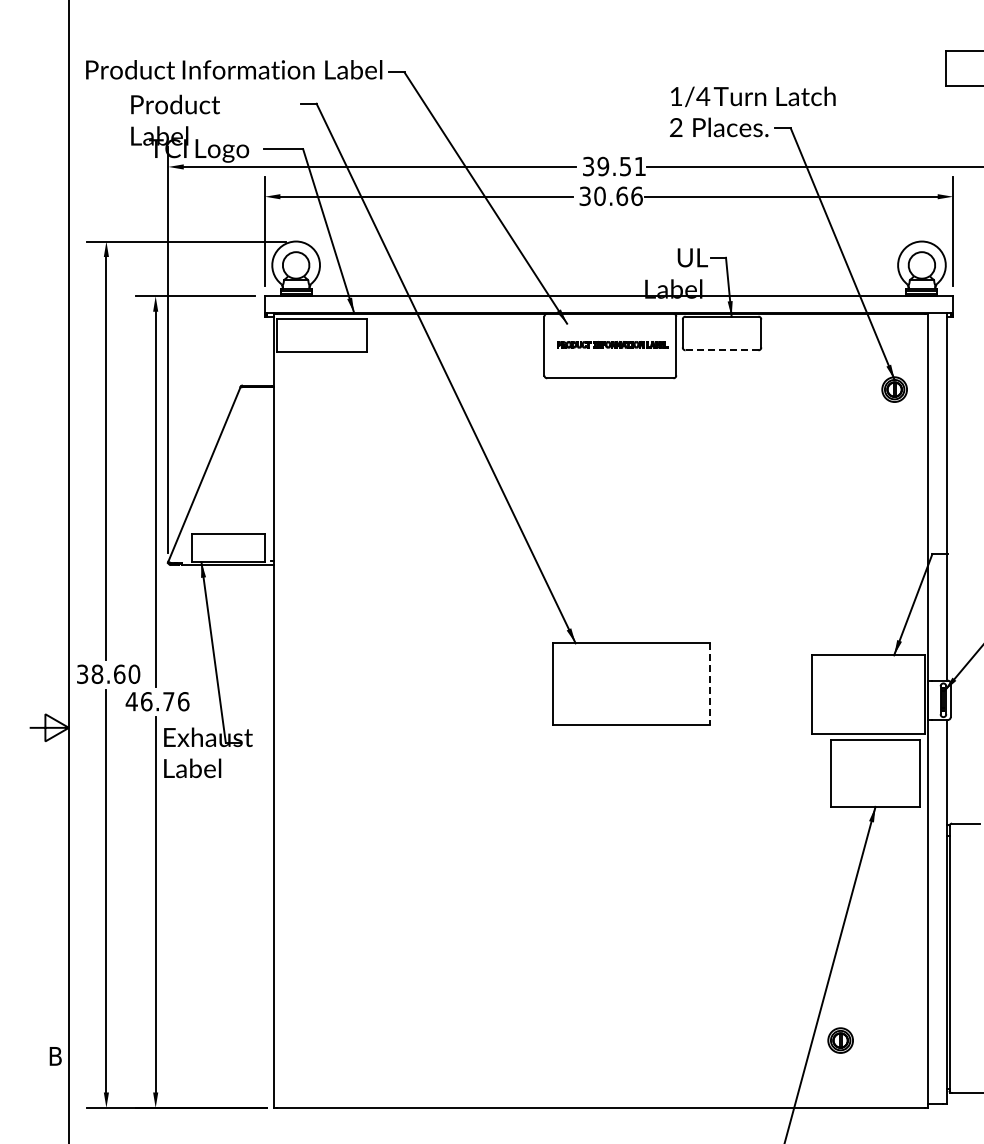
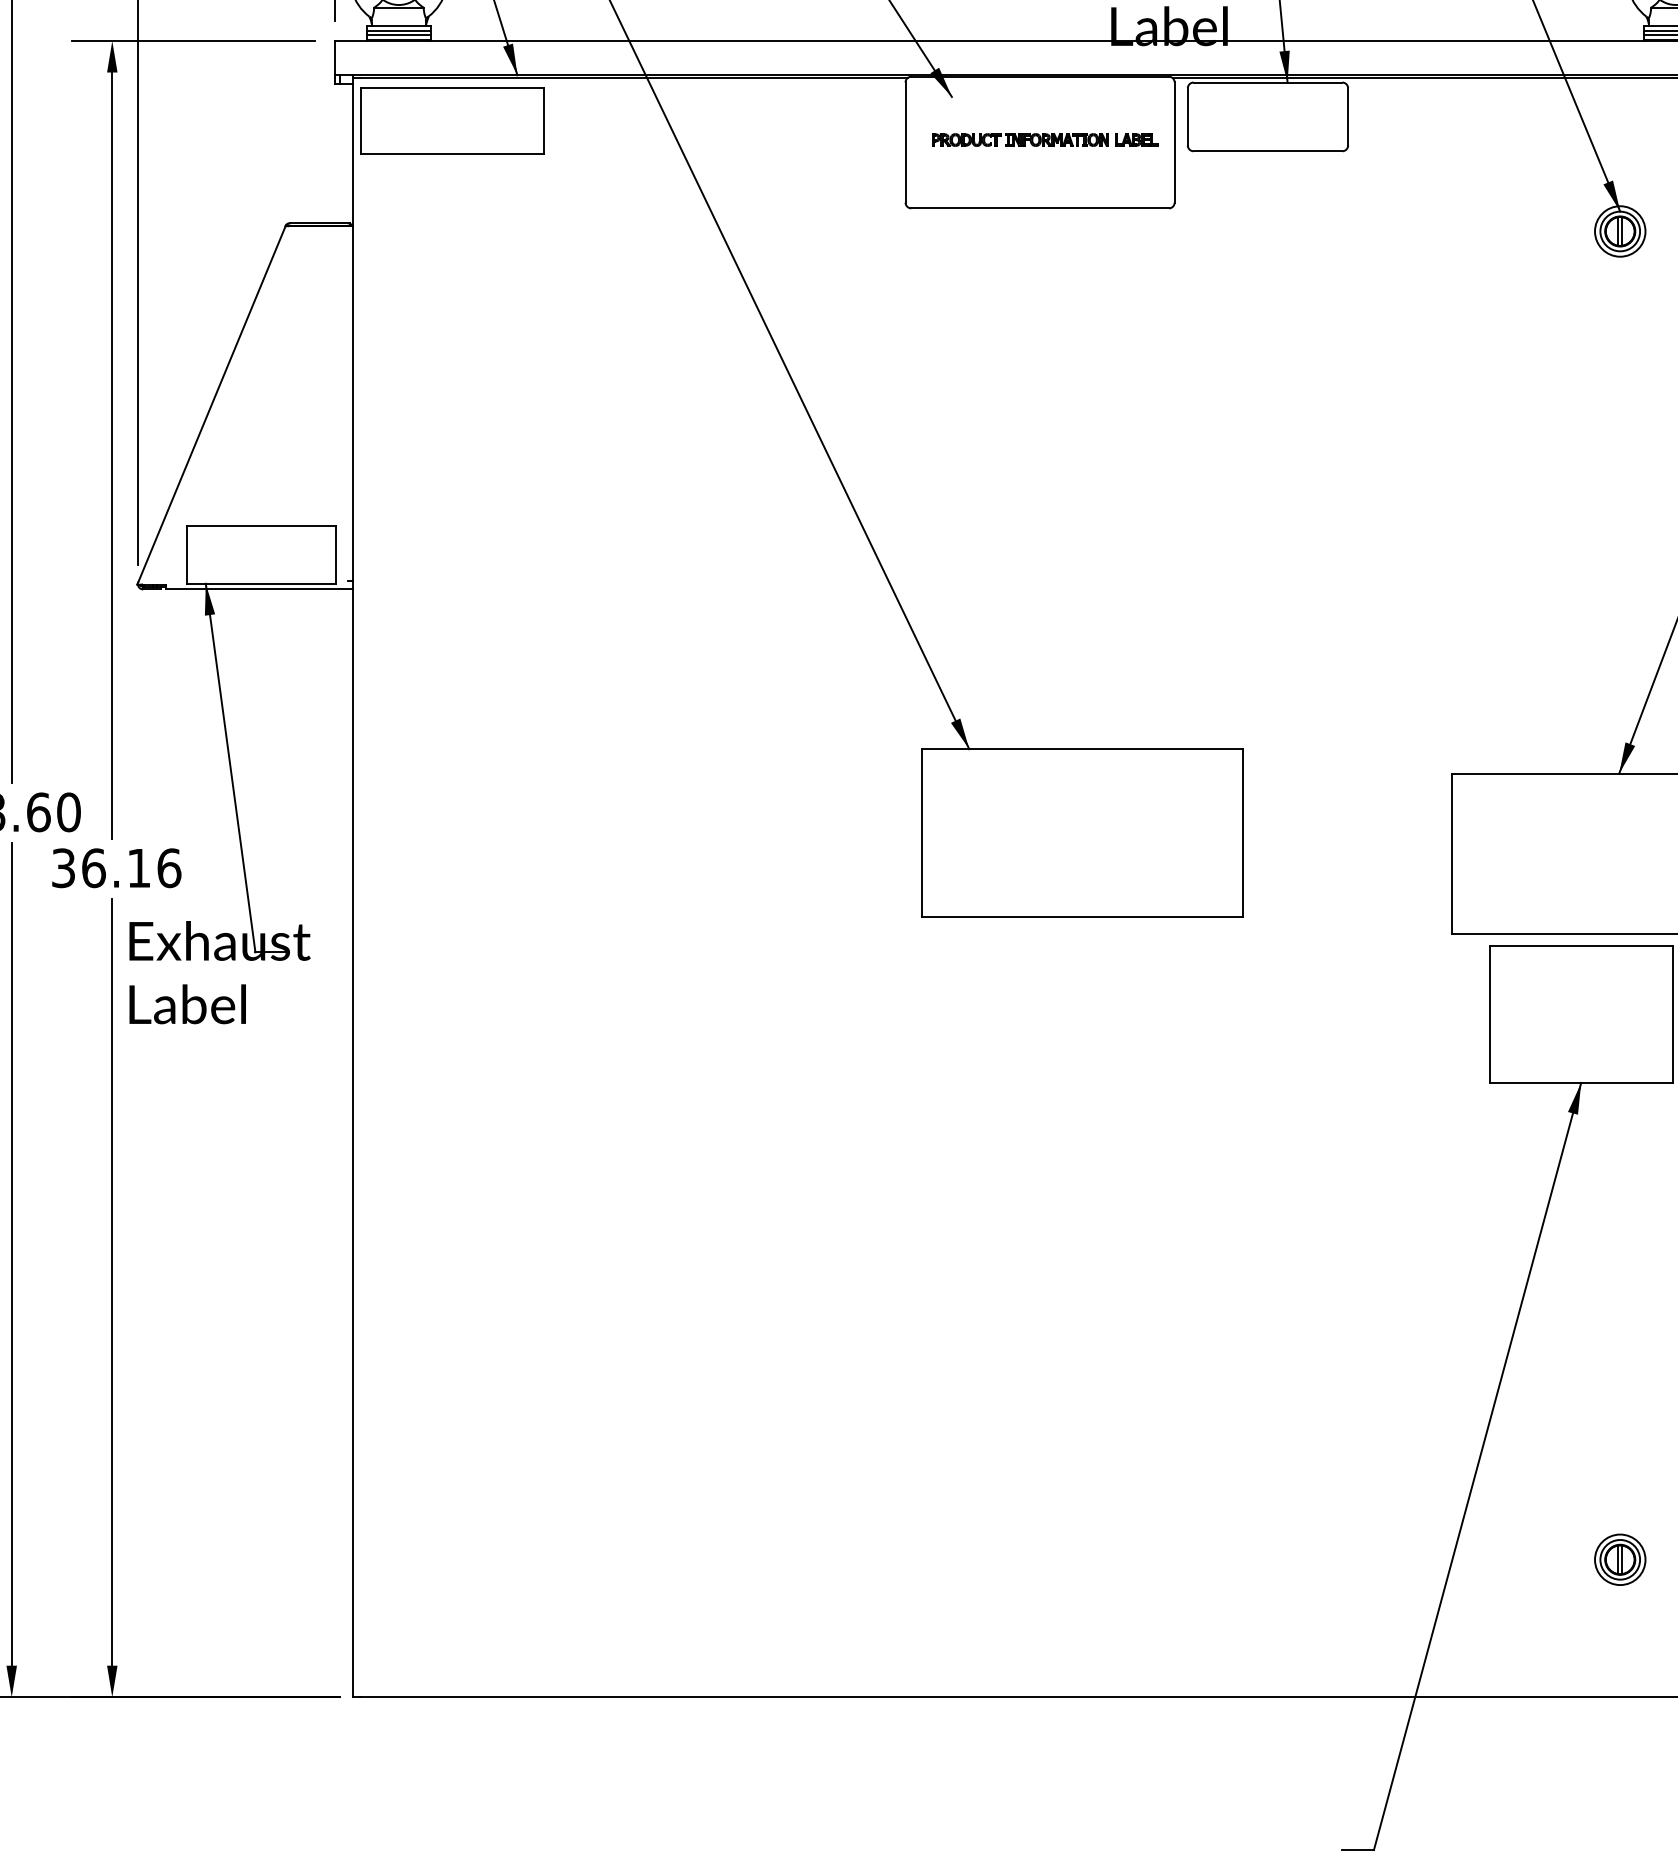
line: (722, 350) -> (1268, 151), dashed -> solid
line: (709, 684) -> (1242, 833), dashed -> solid
text: (149, 701) -> (99, 867), 46.76 -> 36.16
part: (840, 1040) -> (1619, 1559), moved

